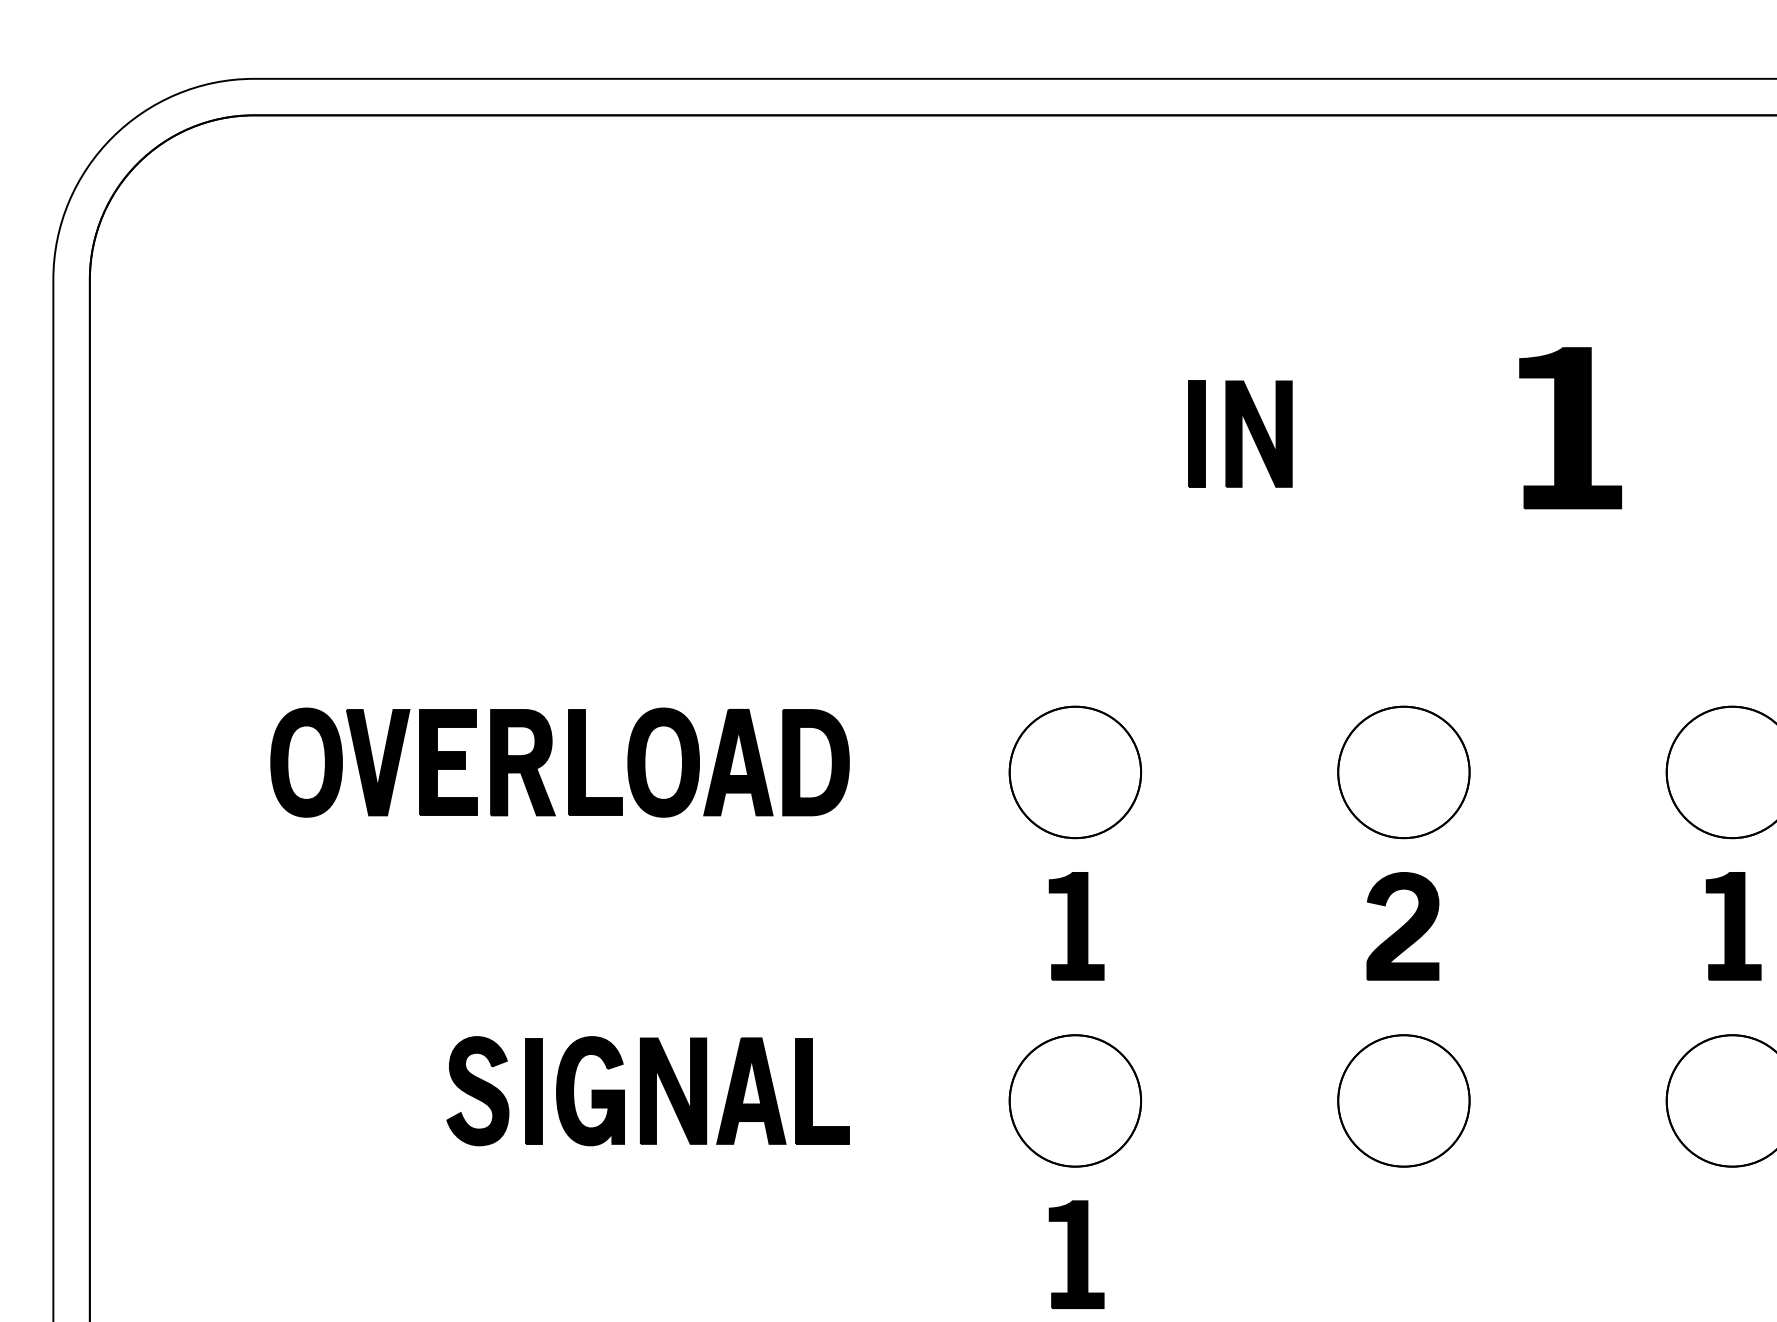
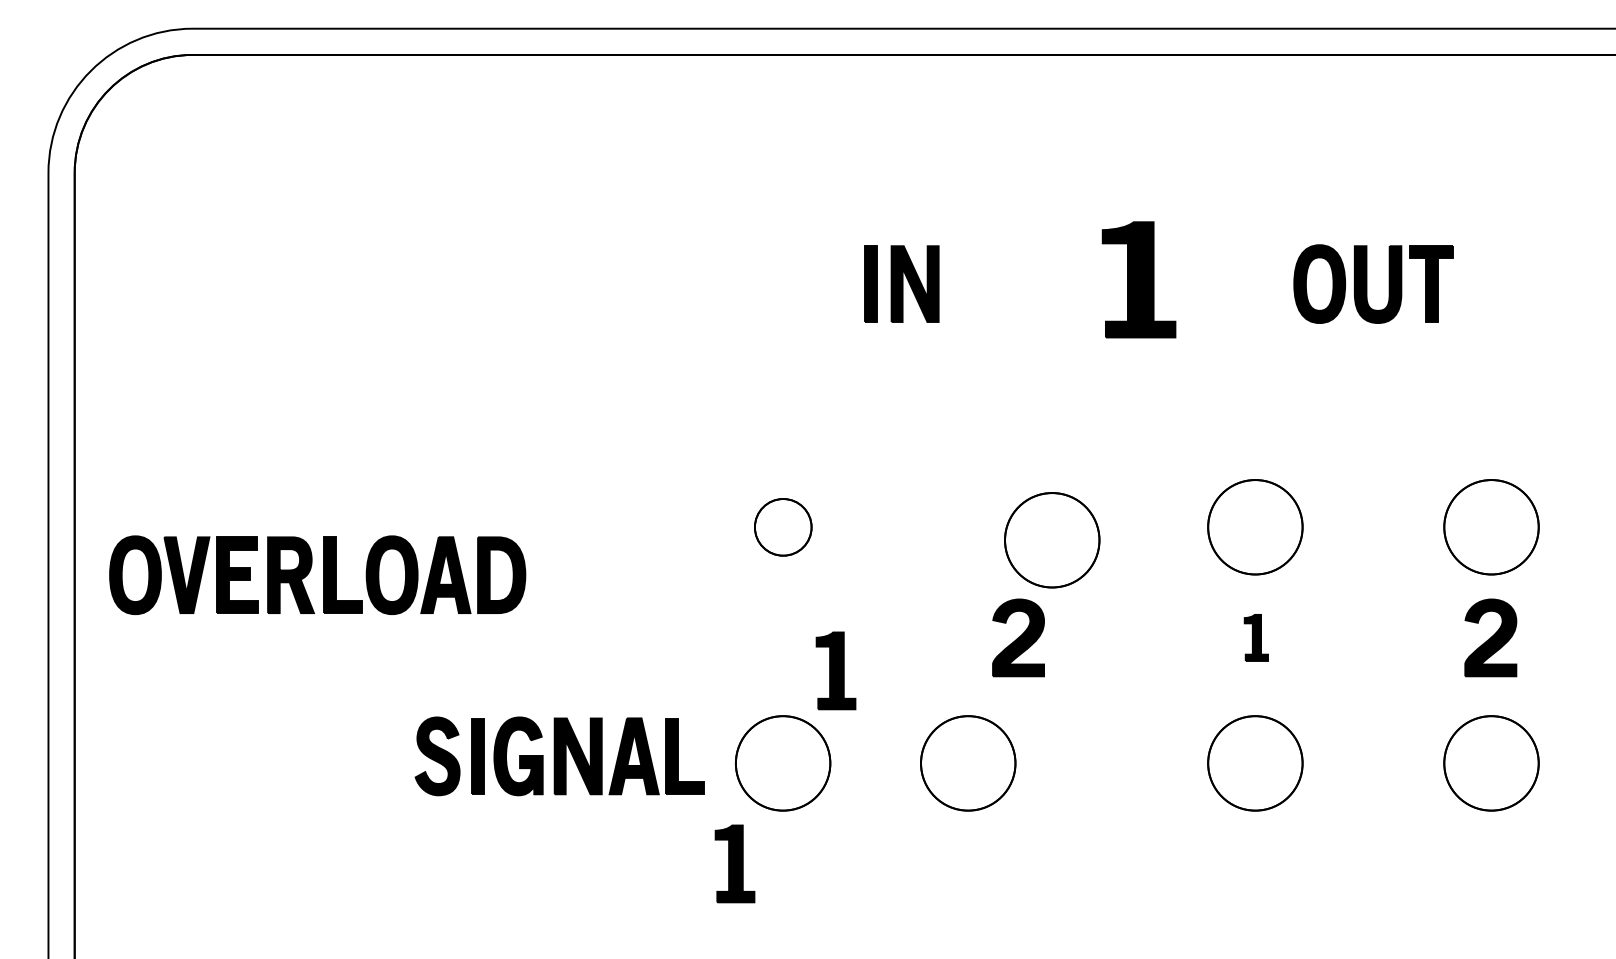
part: (559, 761) -> (317, 574), moved
part: (1075, 772) -> (783, 527), size x0.6
part: (1404, 772) -> (1052, 540), moved
part: (1075, 925) -> (835, 670), moved
part: (1733, 925) -> (1256, 637), size x0.6
part: (647, 1091) -> (559, 756), moved
part: (1404, 1101) -> (968, 763), moved
part: (1075, 1254) -> (734, 863), moved

